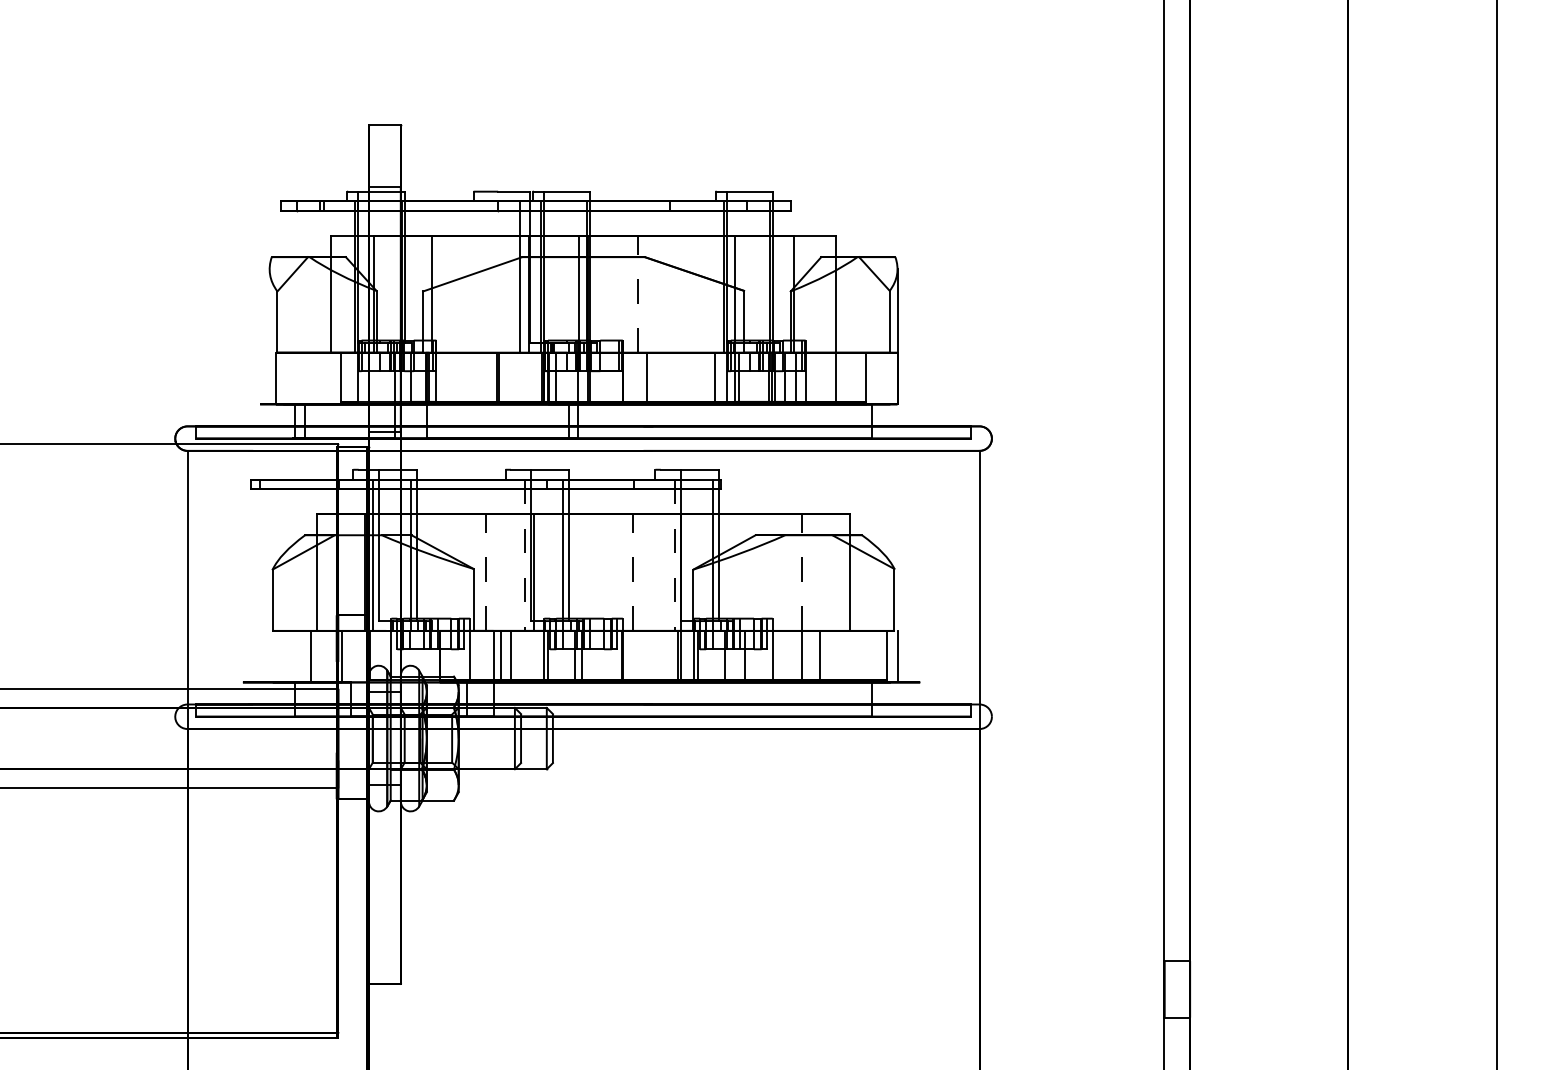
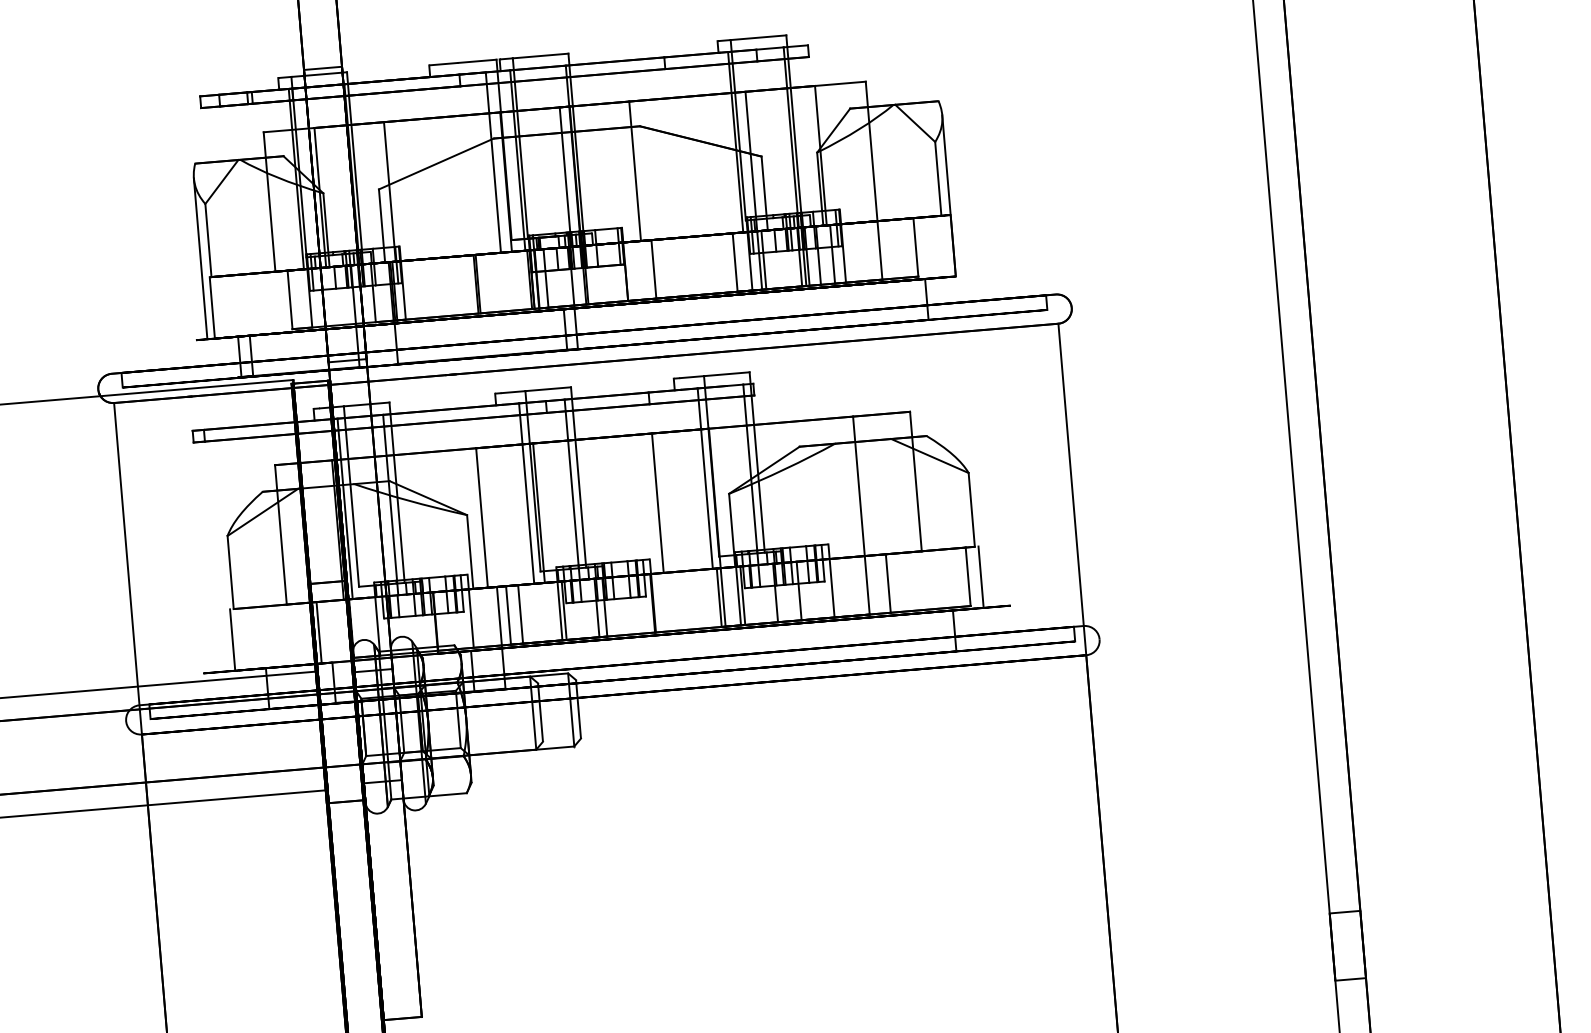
line: (637, 293) -> (634, 170), dashed -> solid
line: (269, 336) -> (200, 258), added
line: (524, 555) -> (526, 493), dashed -> solid
line: (674, 555) -> (705, 478), dashed -> solid
line: (485, 571) -> (481, 516), dashed -> solid
line: (633, 571) -> (657, 502), dashed -> solid
line: (802, 571) -> (859, 485), dashed -> solid
line: (310, 656) -> (232, 639), moved

